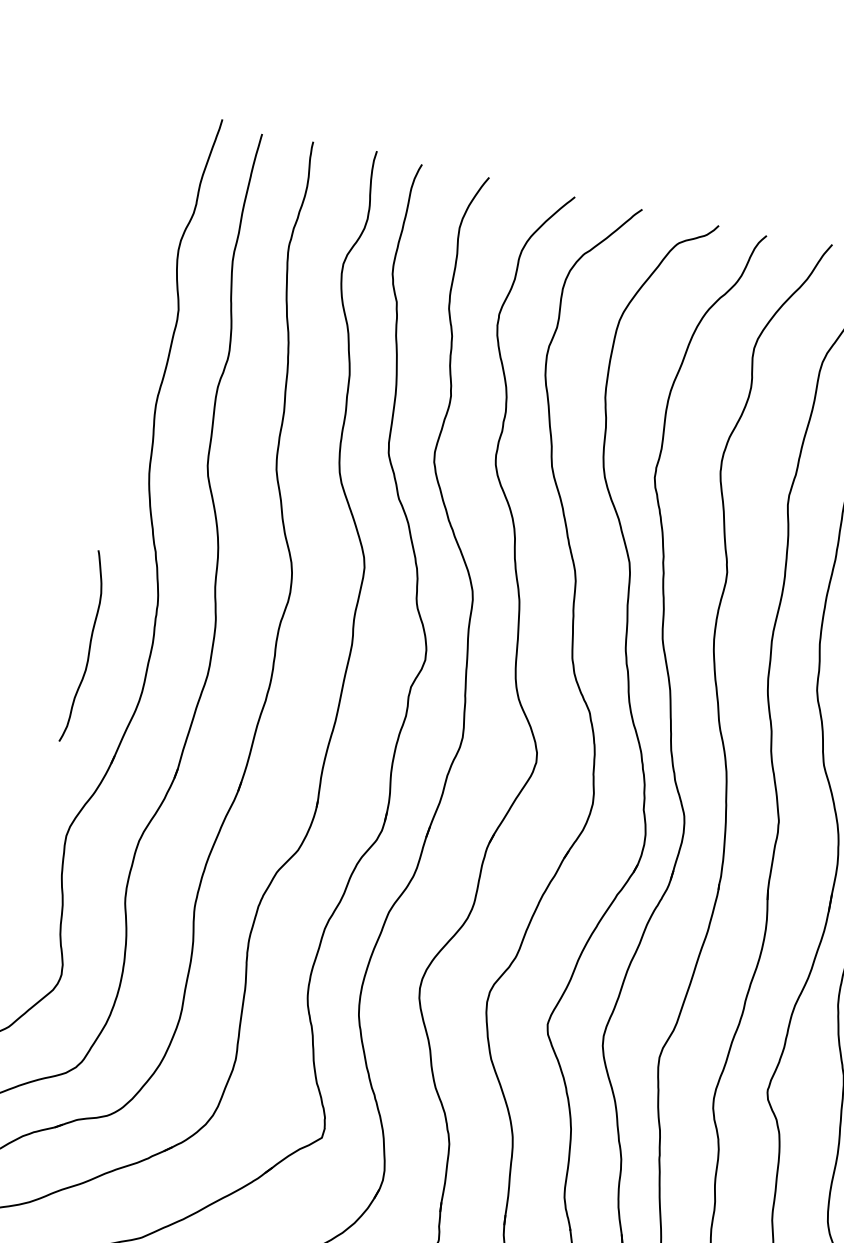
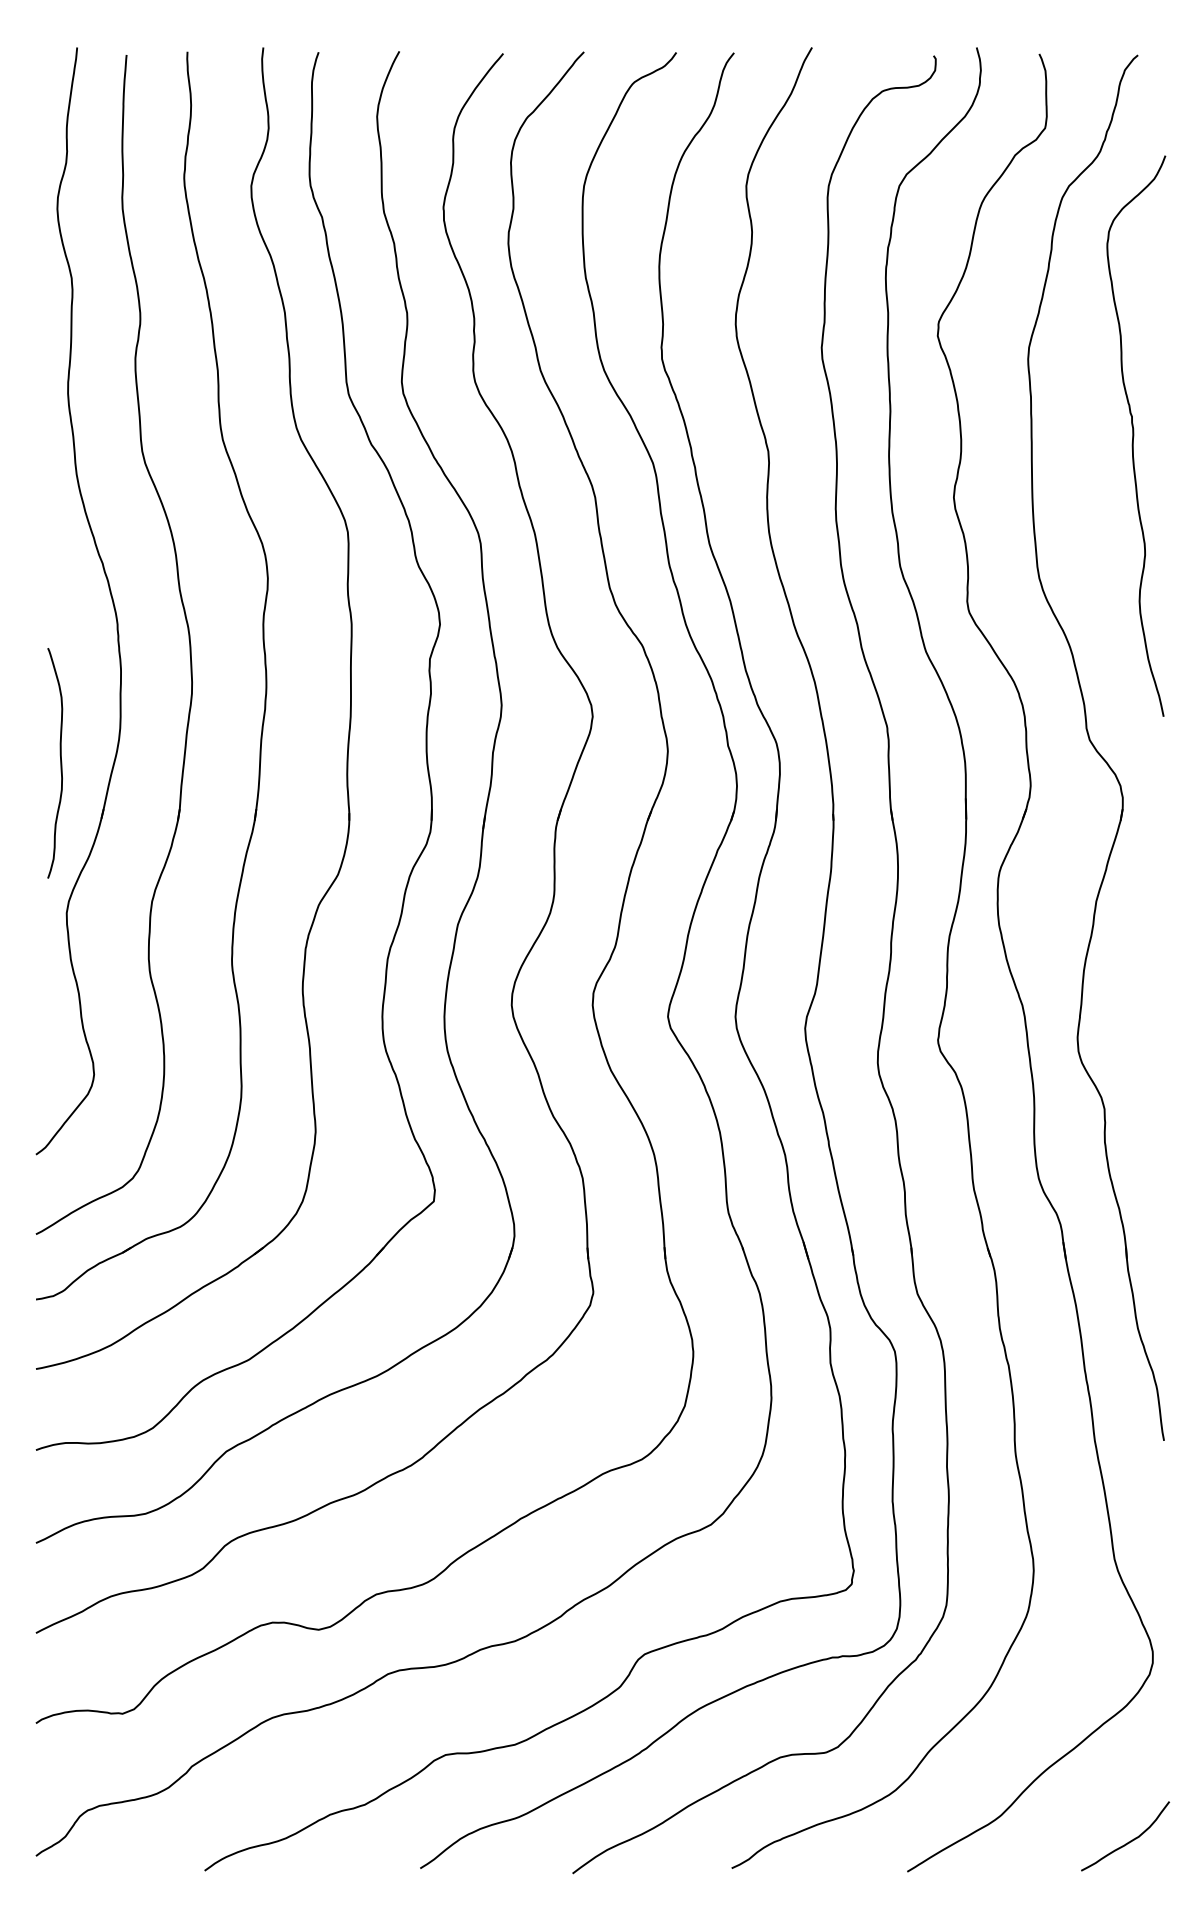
curve: (89, 648) -> (60, 763), moved

